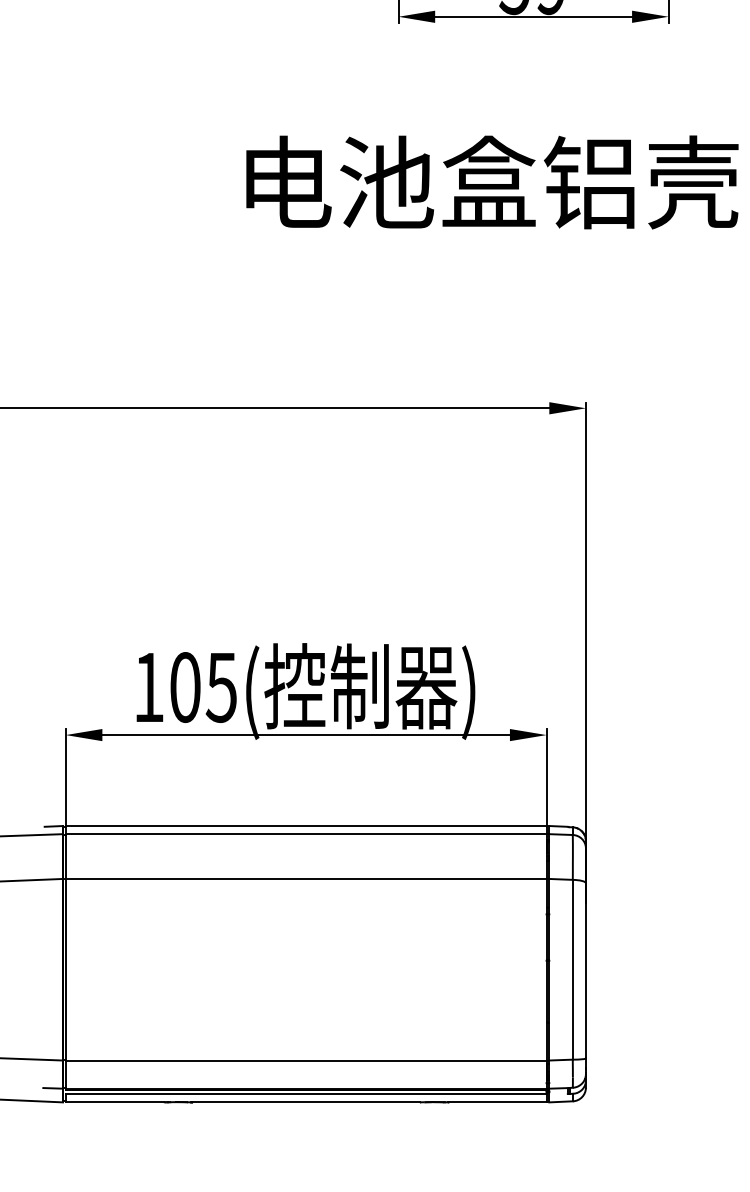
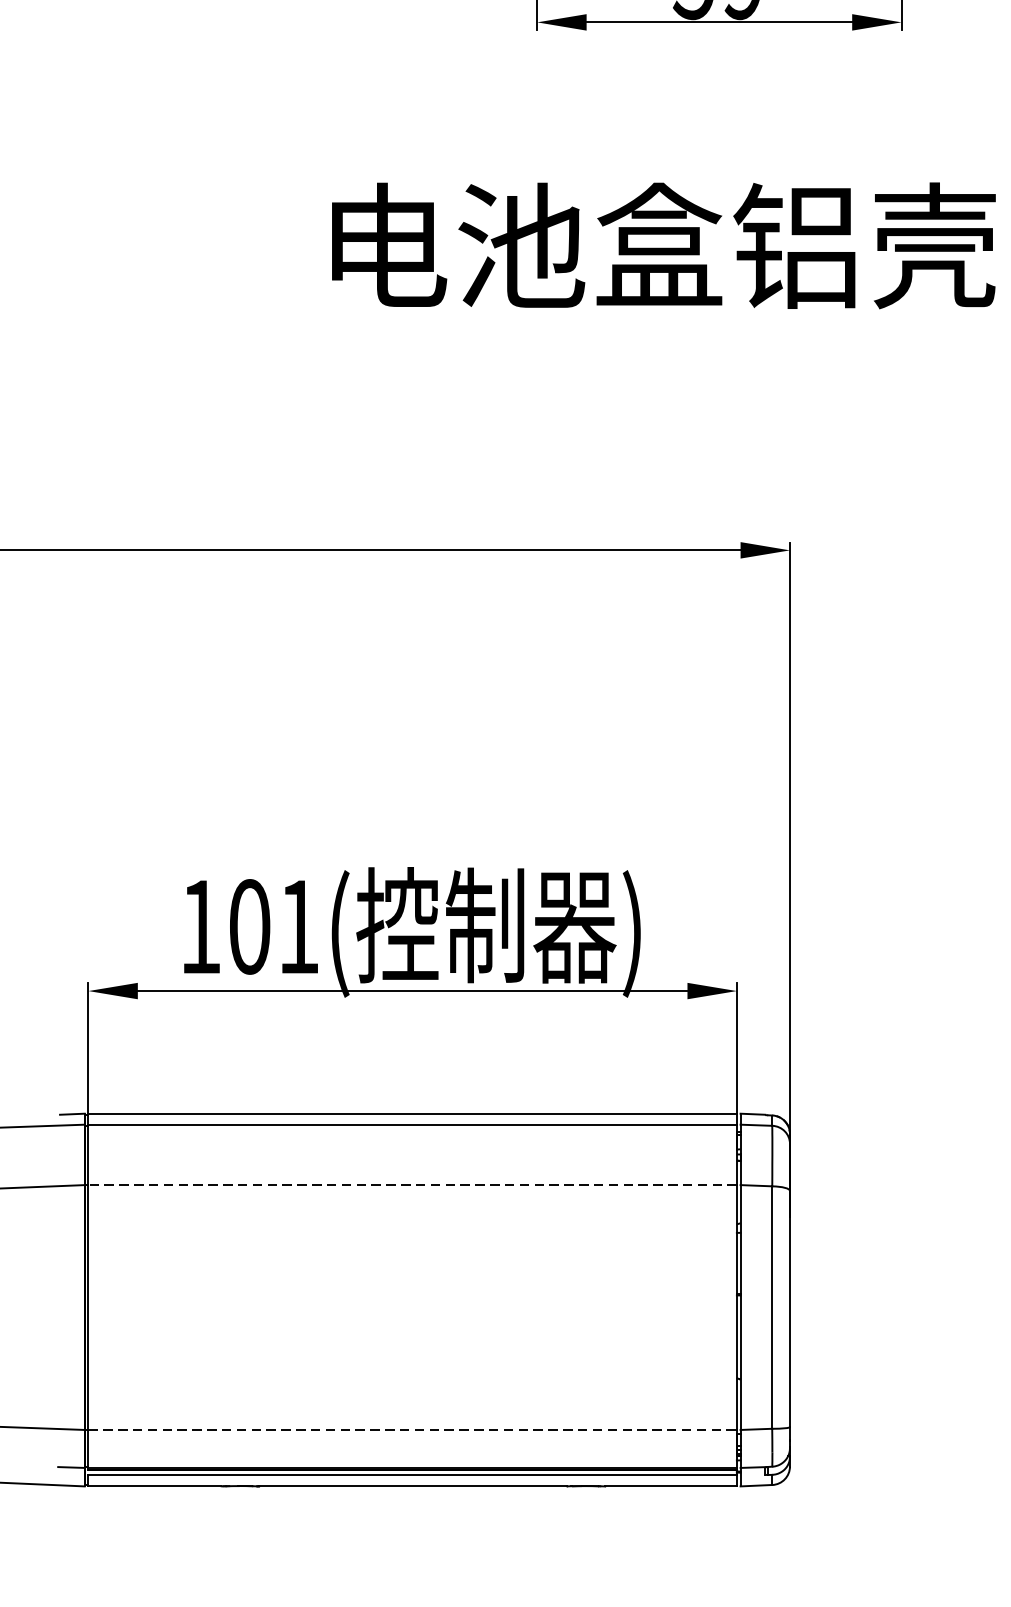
text: (220, 687) -> (297, 926), 105( -> 101(
line: (305, 879) -> (411, 1185), solid -> dashed
line: (306, 1060) -> (413, 1429), solid -> dashed

